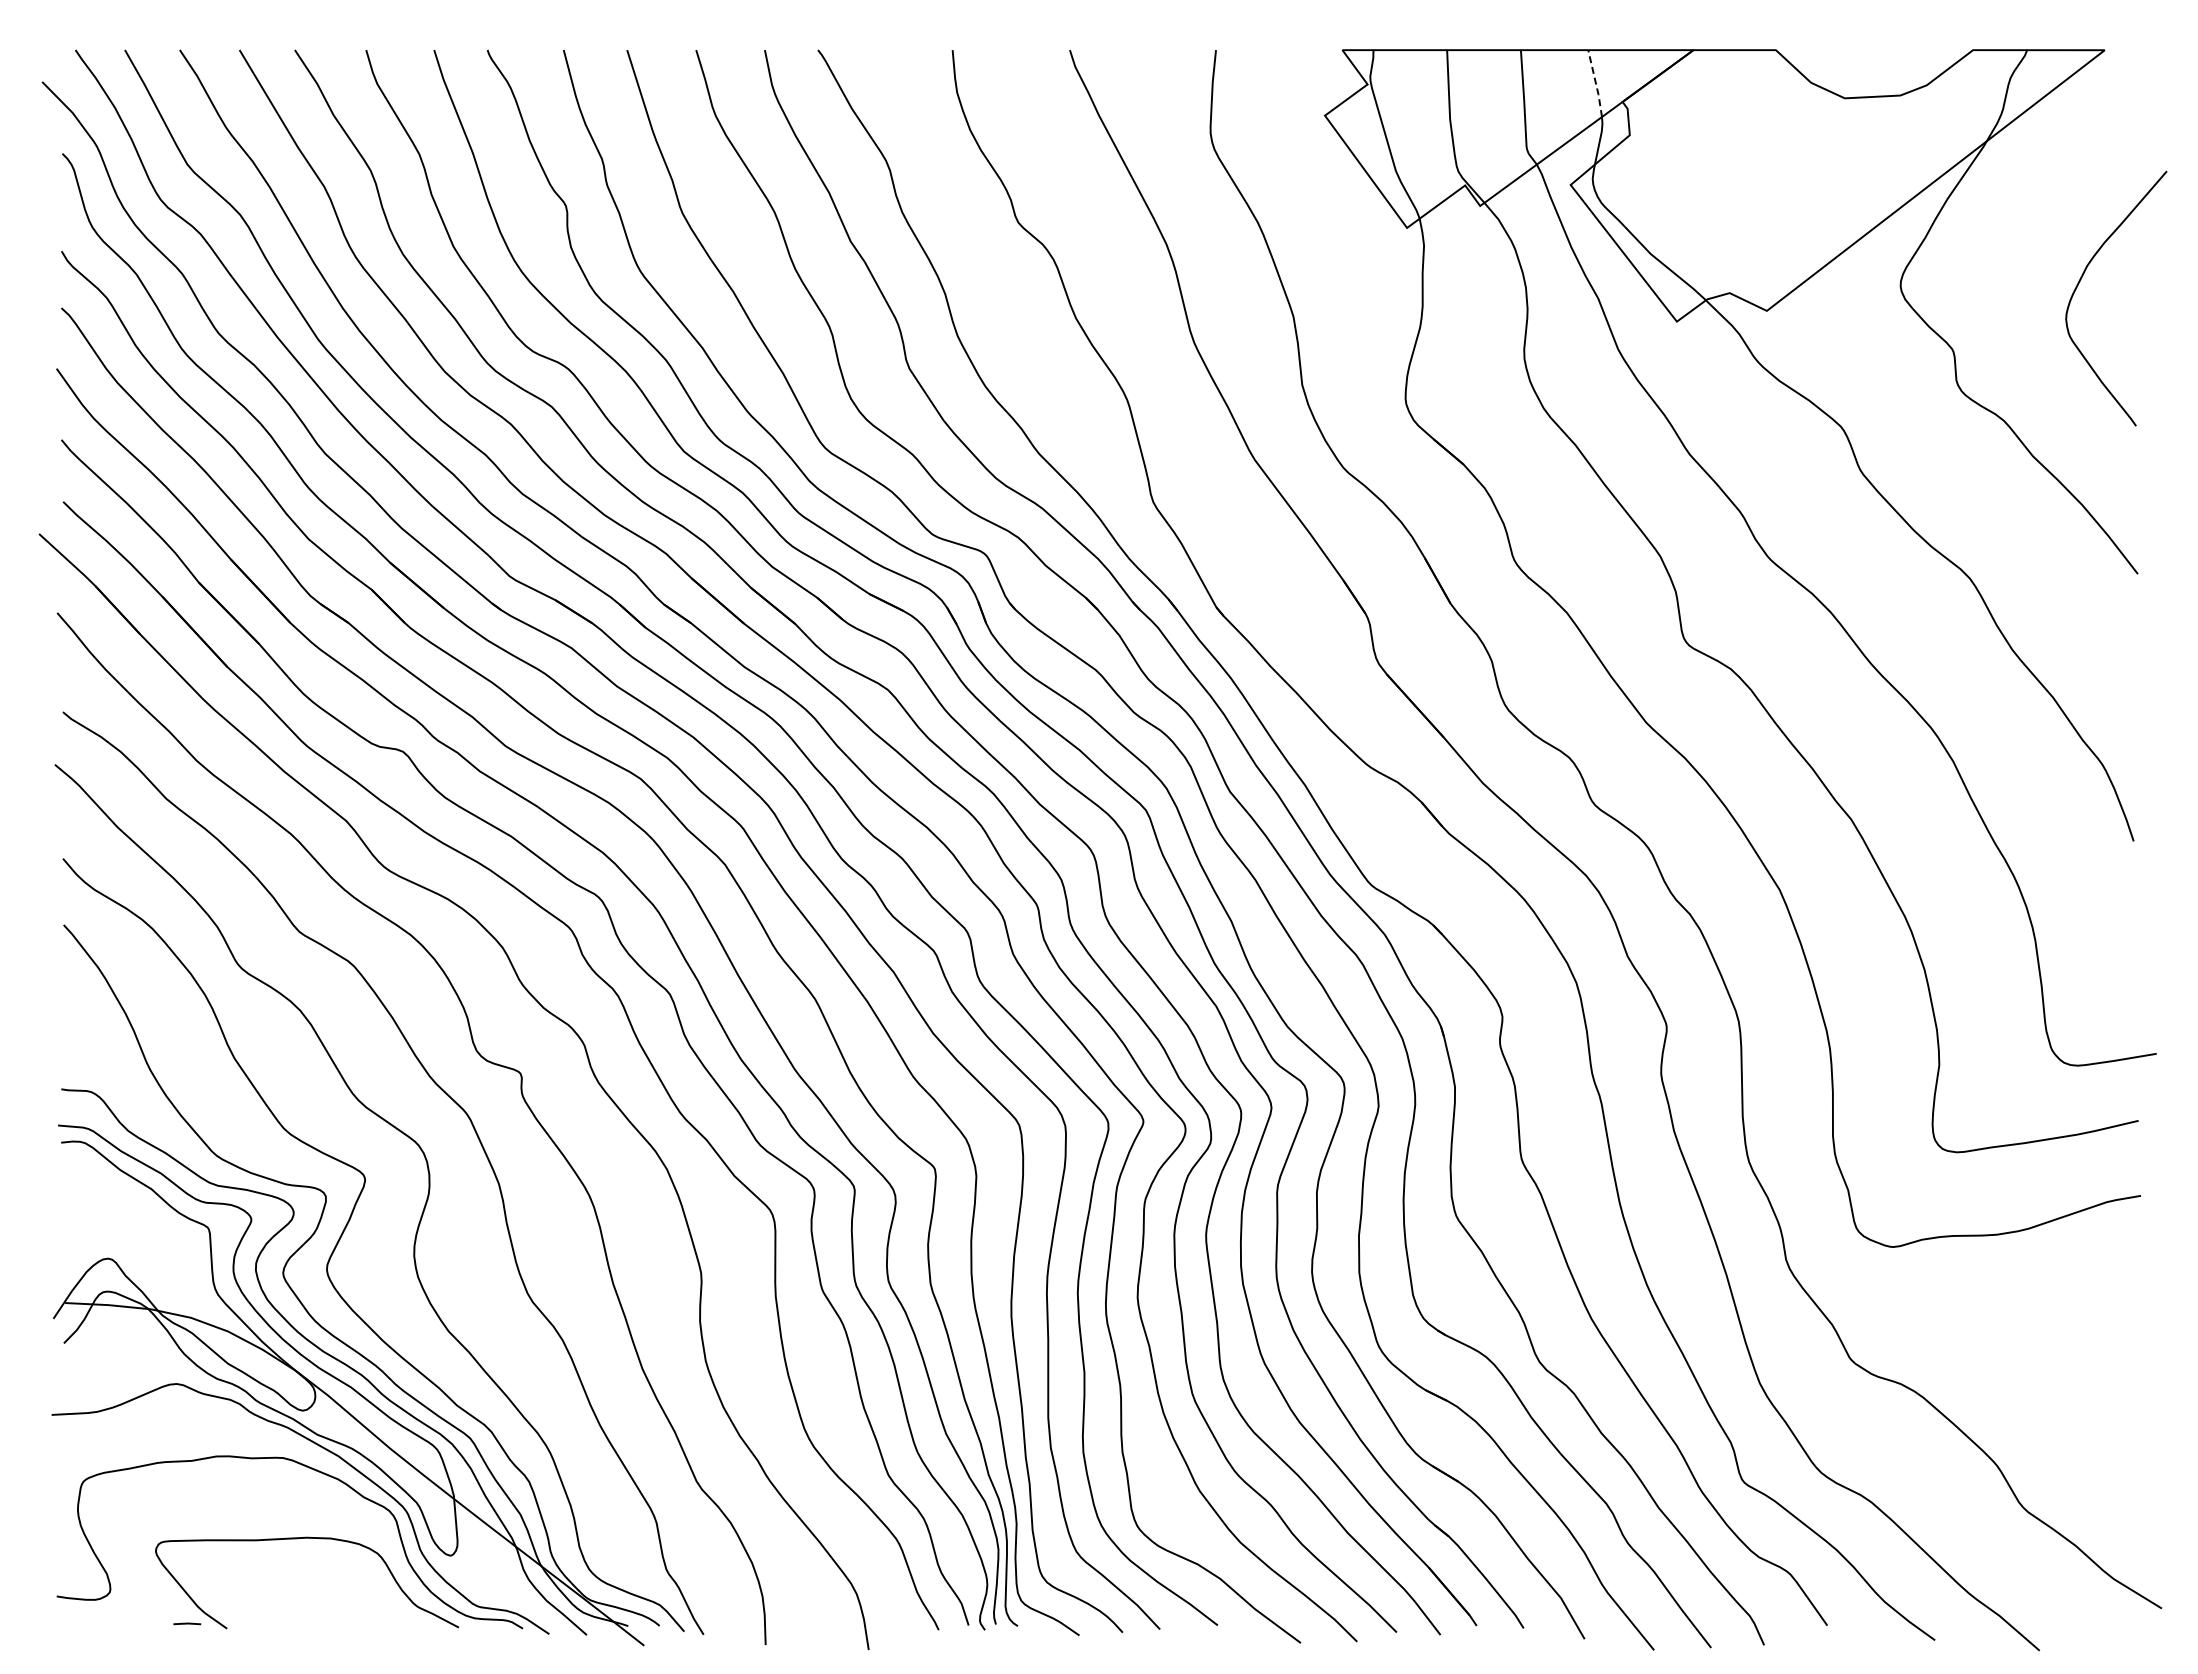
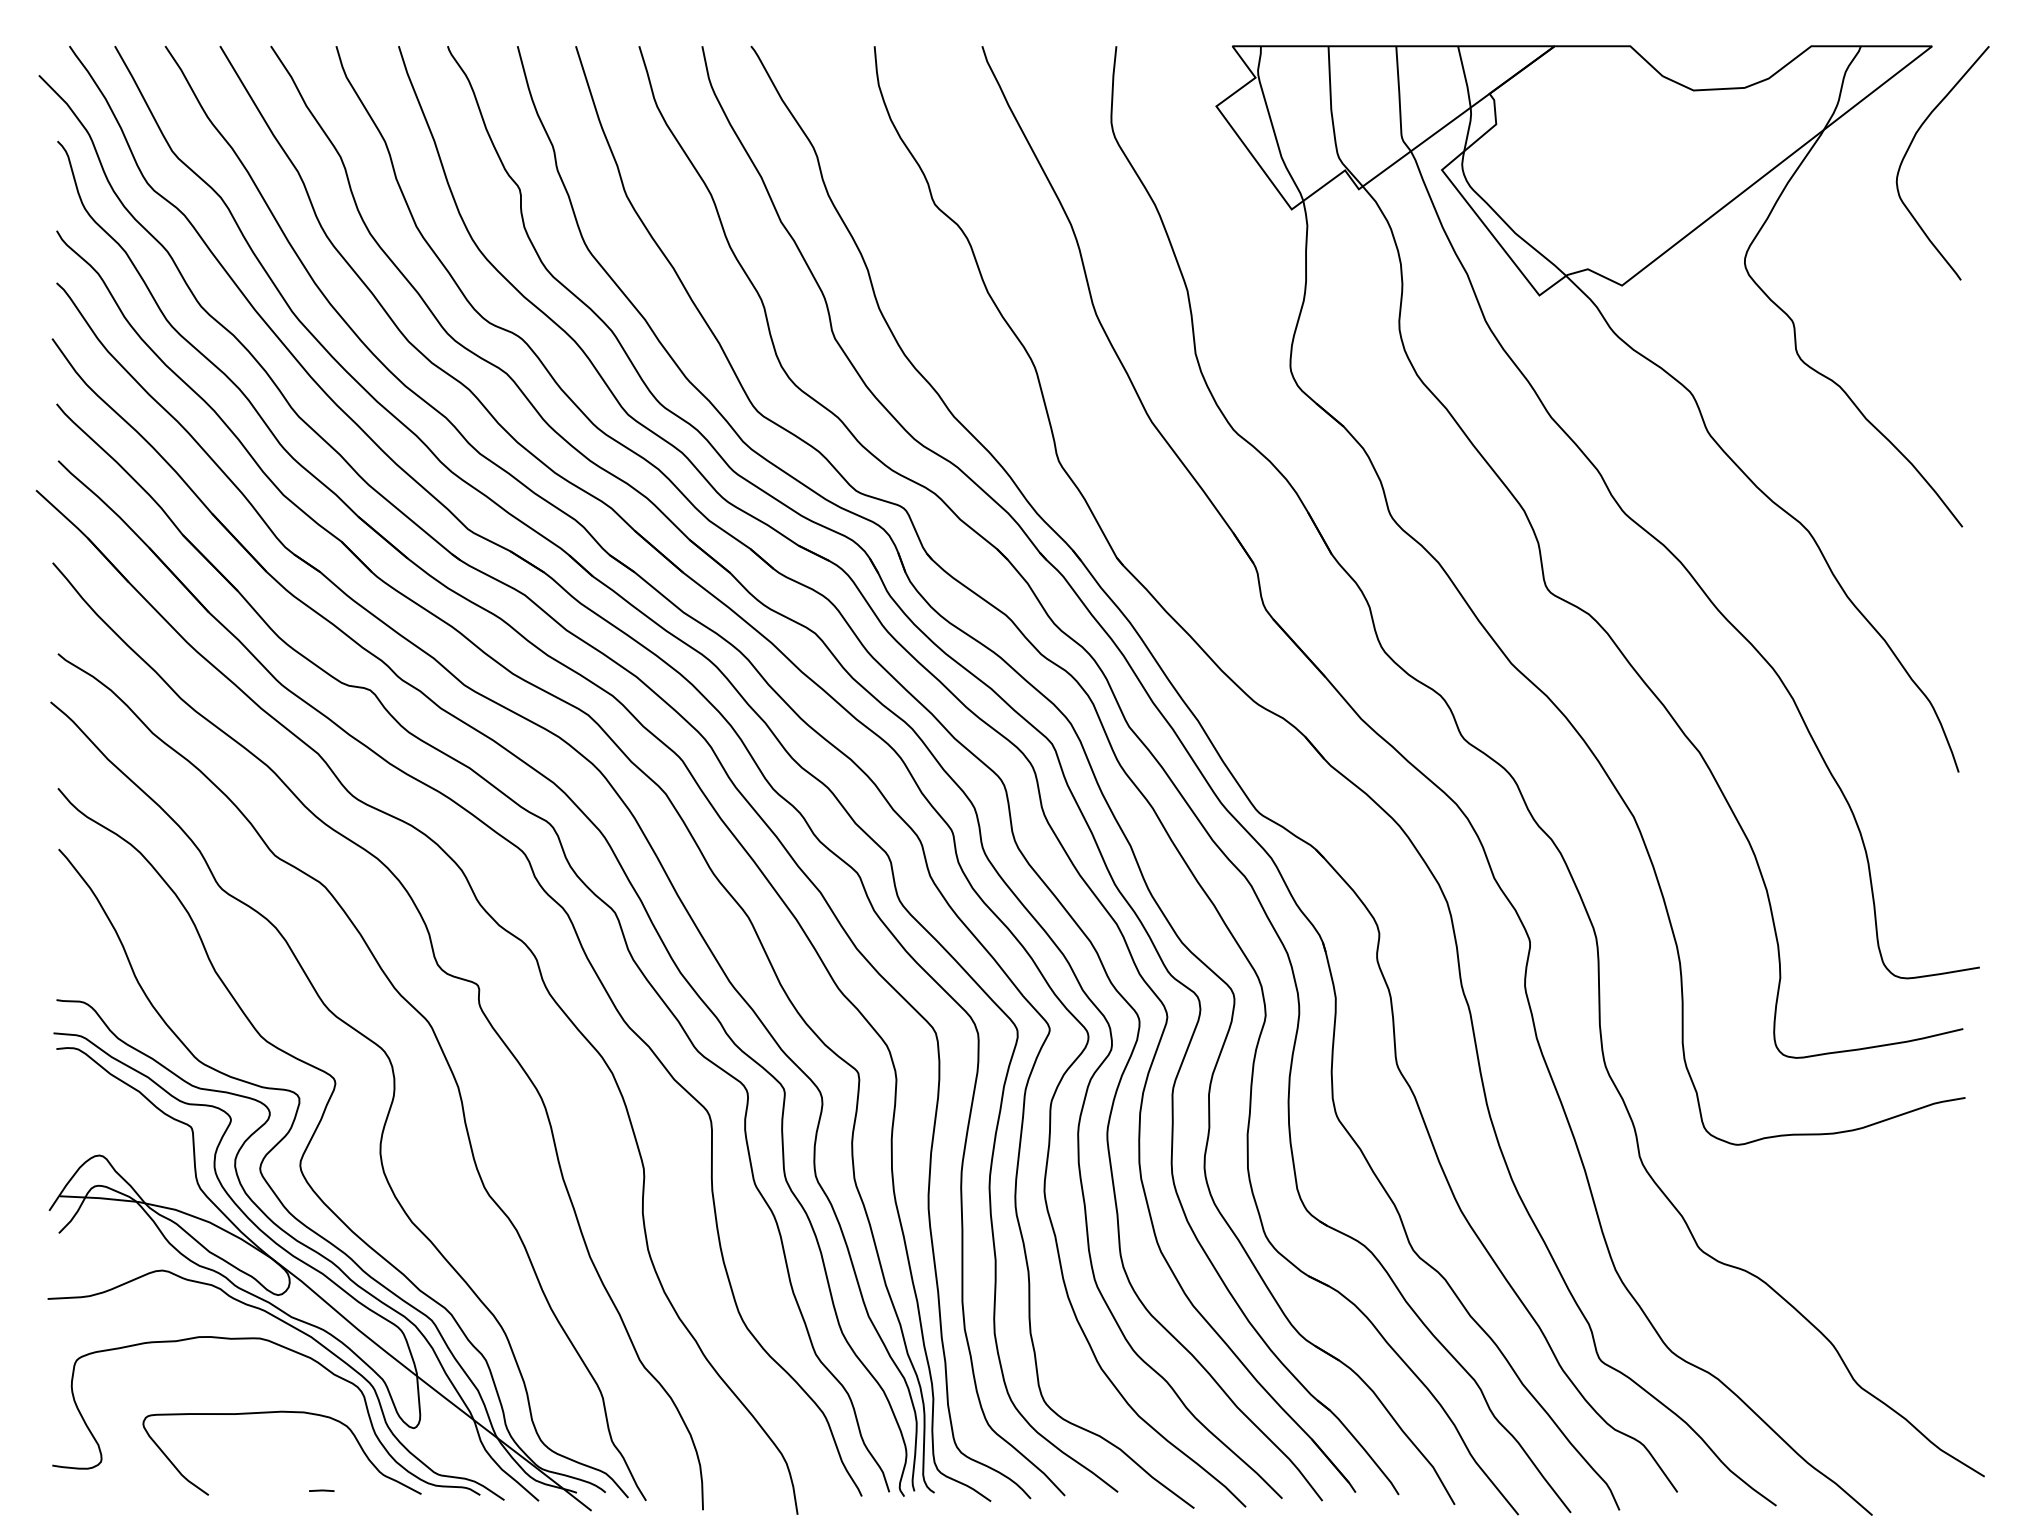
line: (1596, 84) -> (1465, 77), dashed -> solid
curve: (2080, 281) -> (1909, 147), moved
line: (187, 1623) -> (321, 1490), moved

